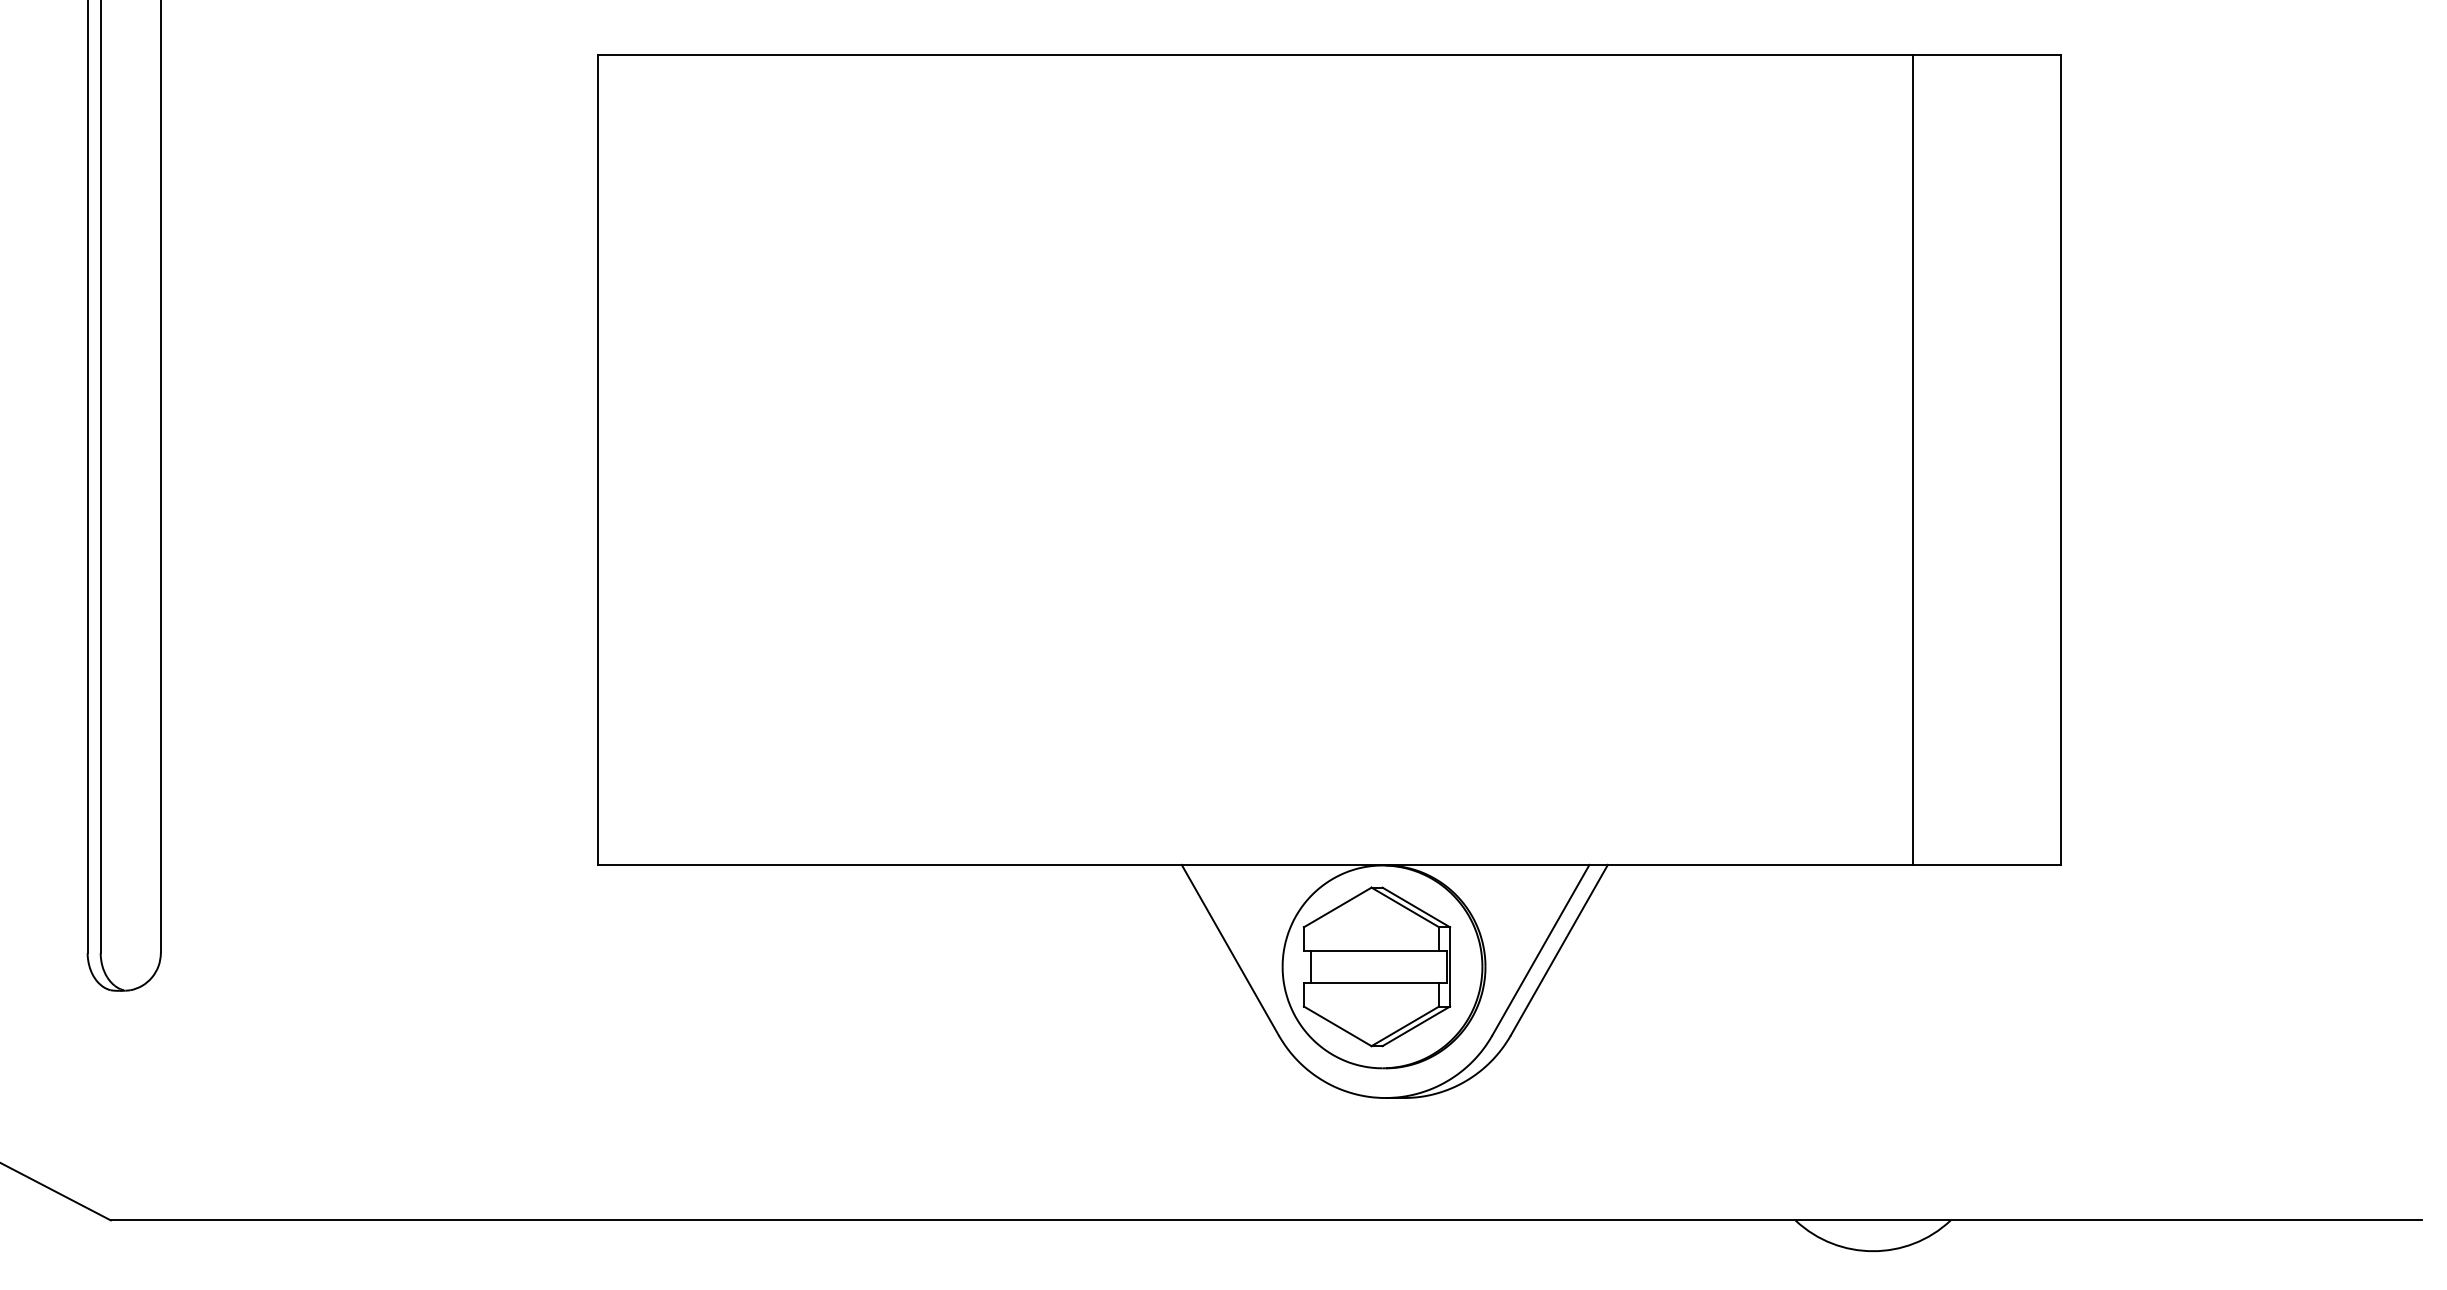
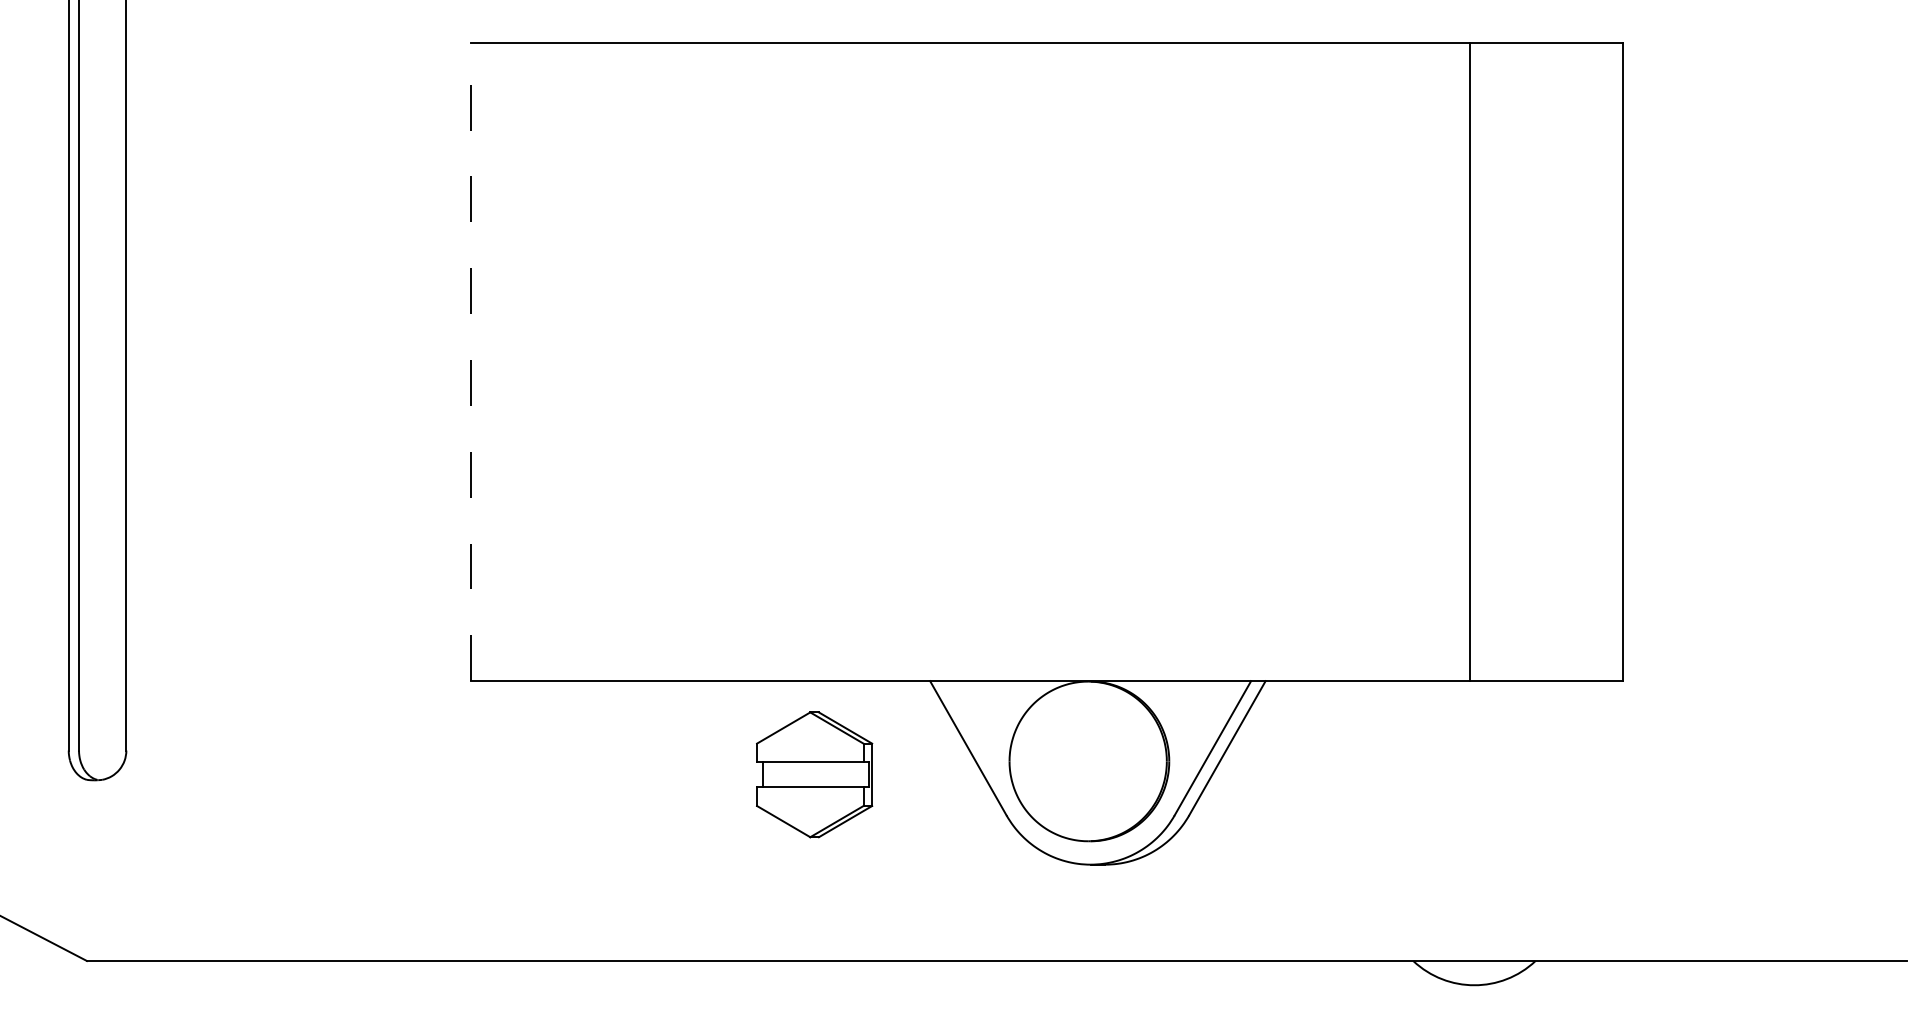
line: (598, 459) -> (470, 361), solid -> dashed
line: (1912, 459) -> (1470, 361), moved
part: (1376, 966) -> (814, 774), moved

